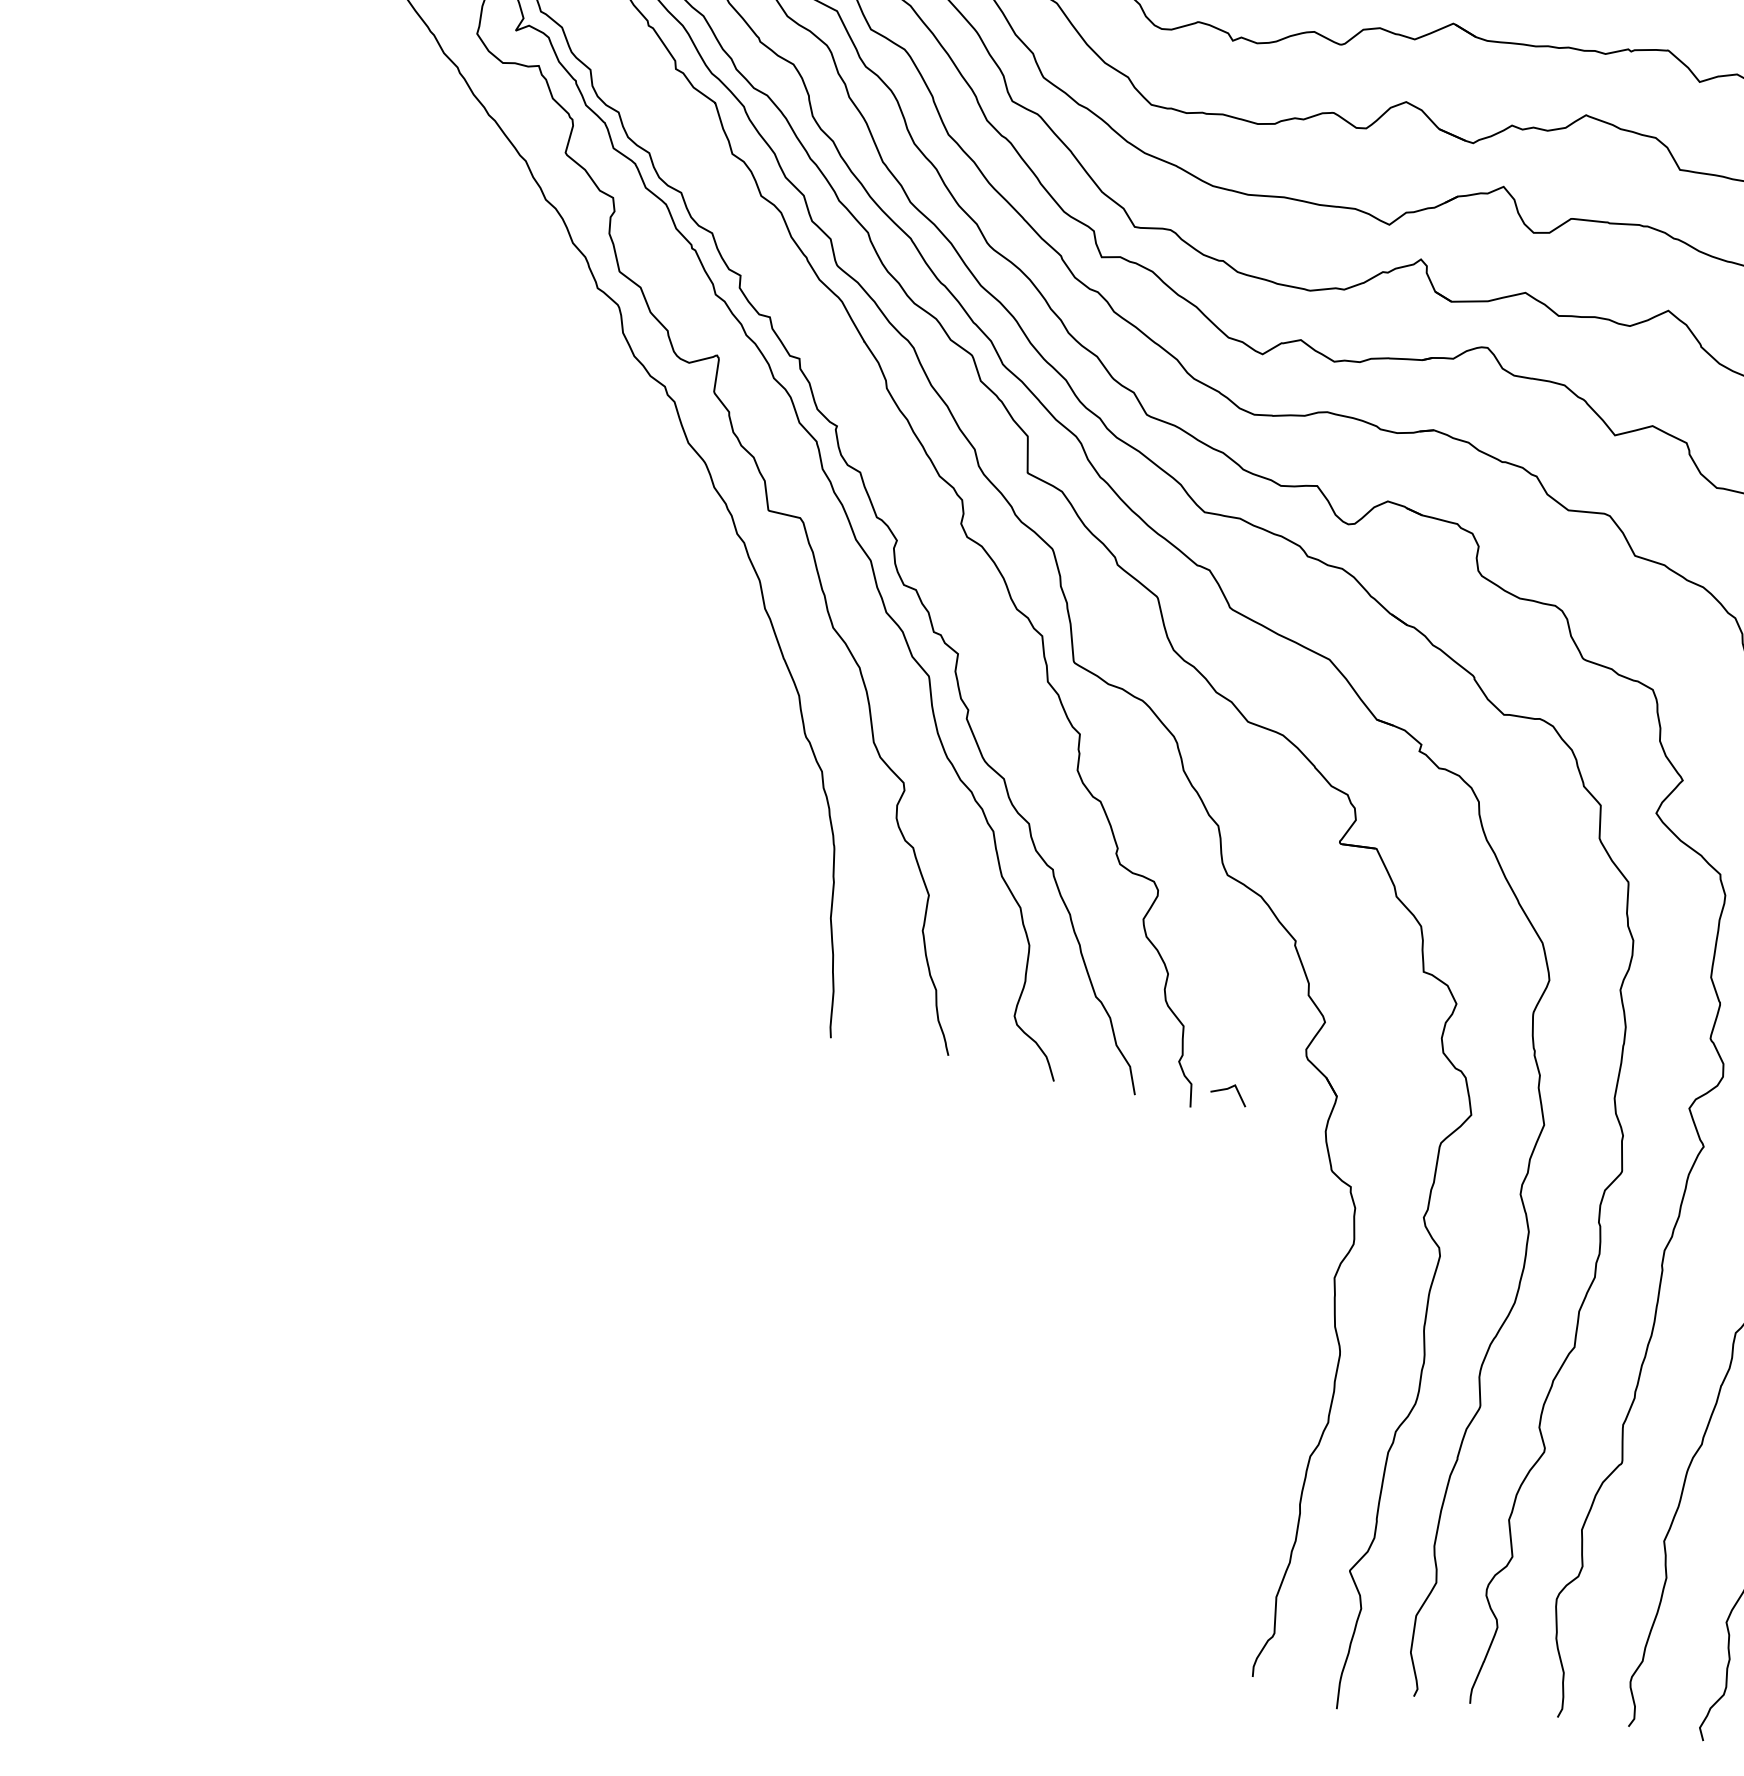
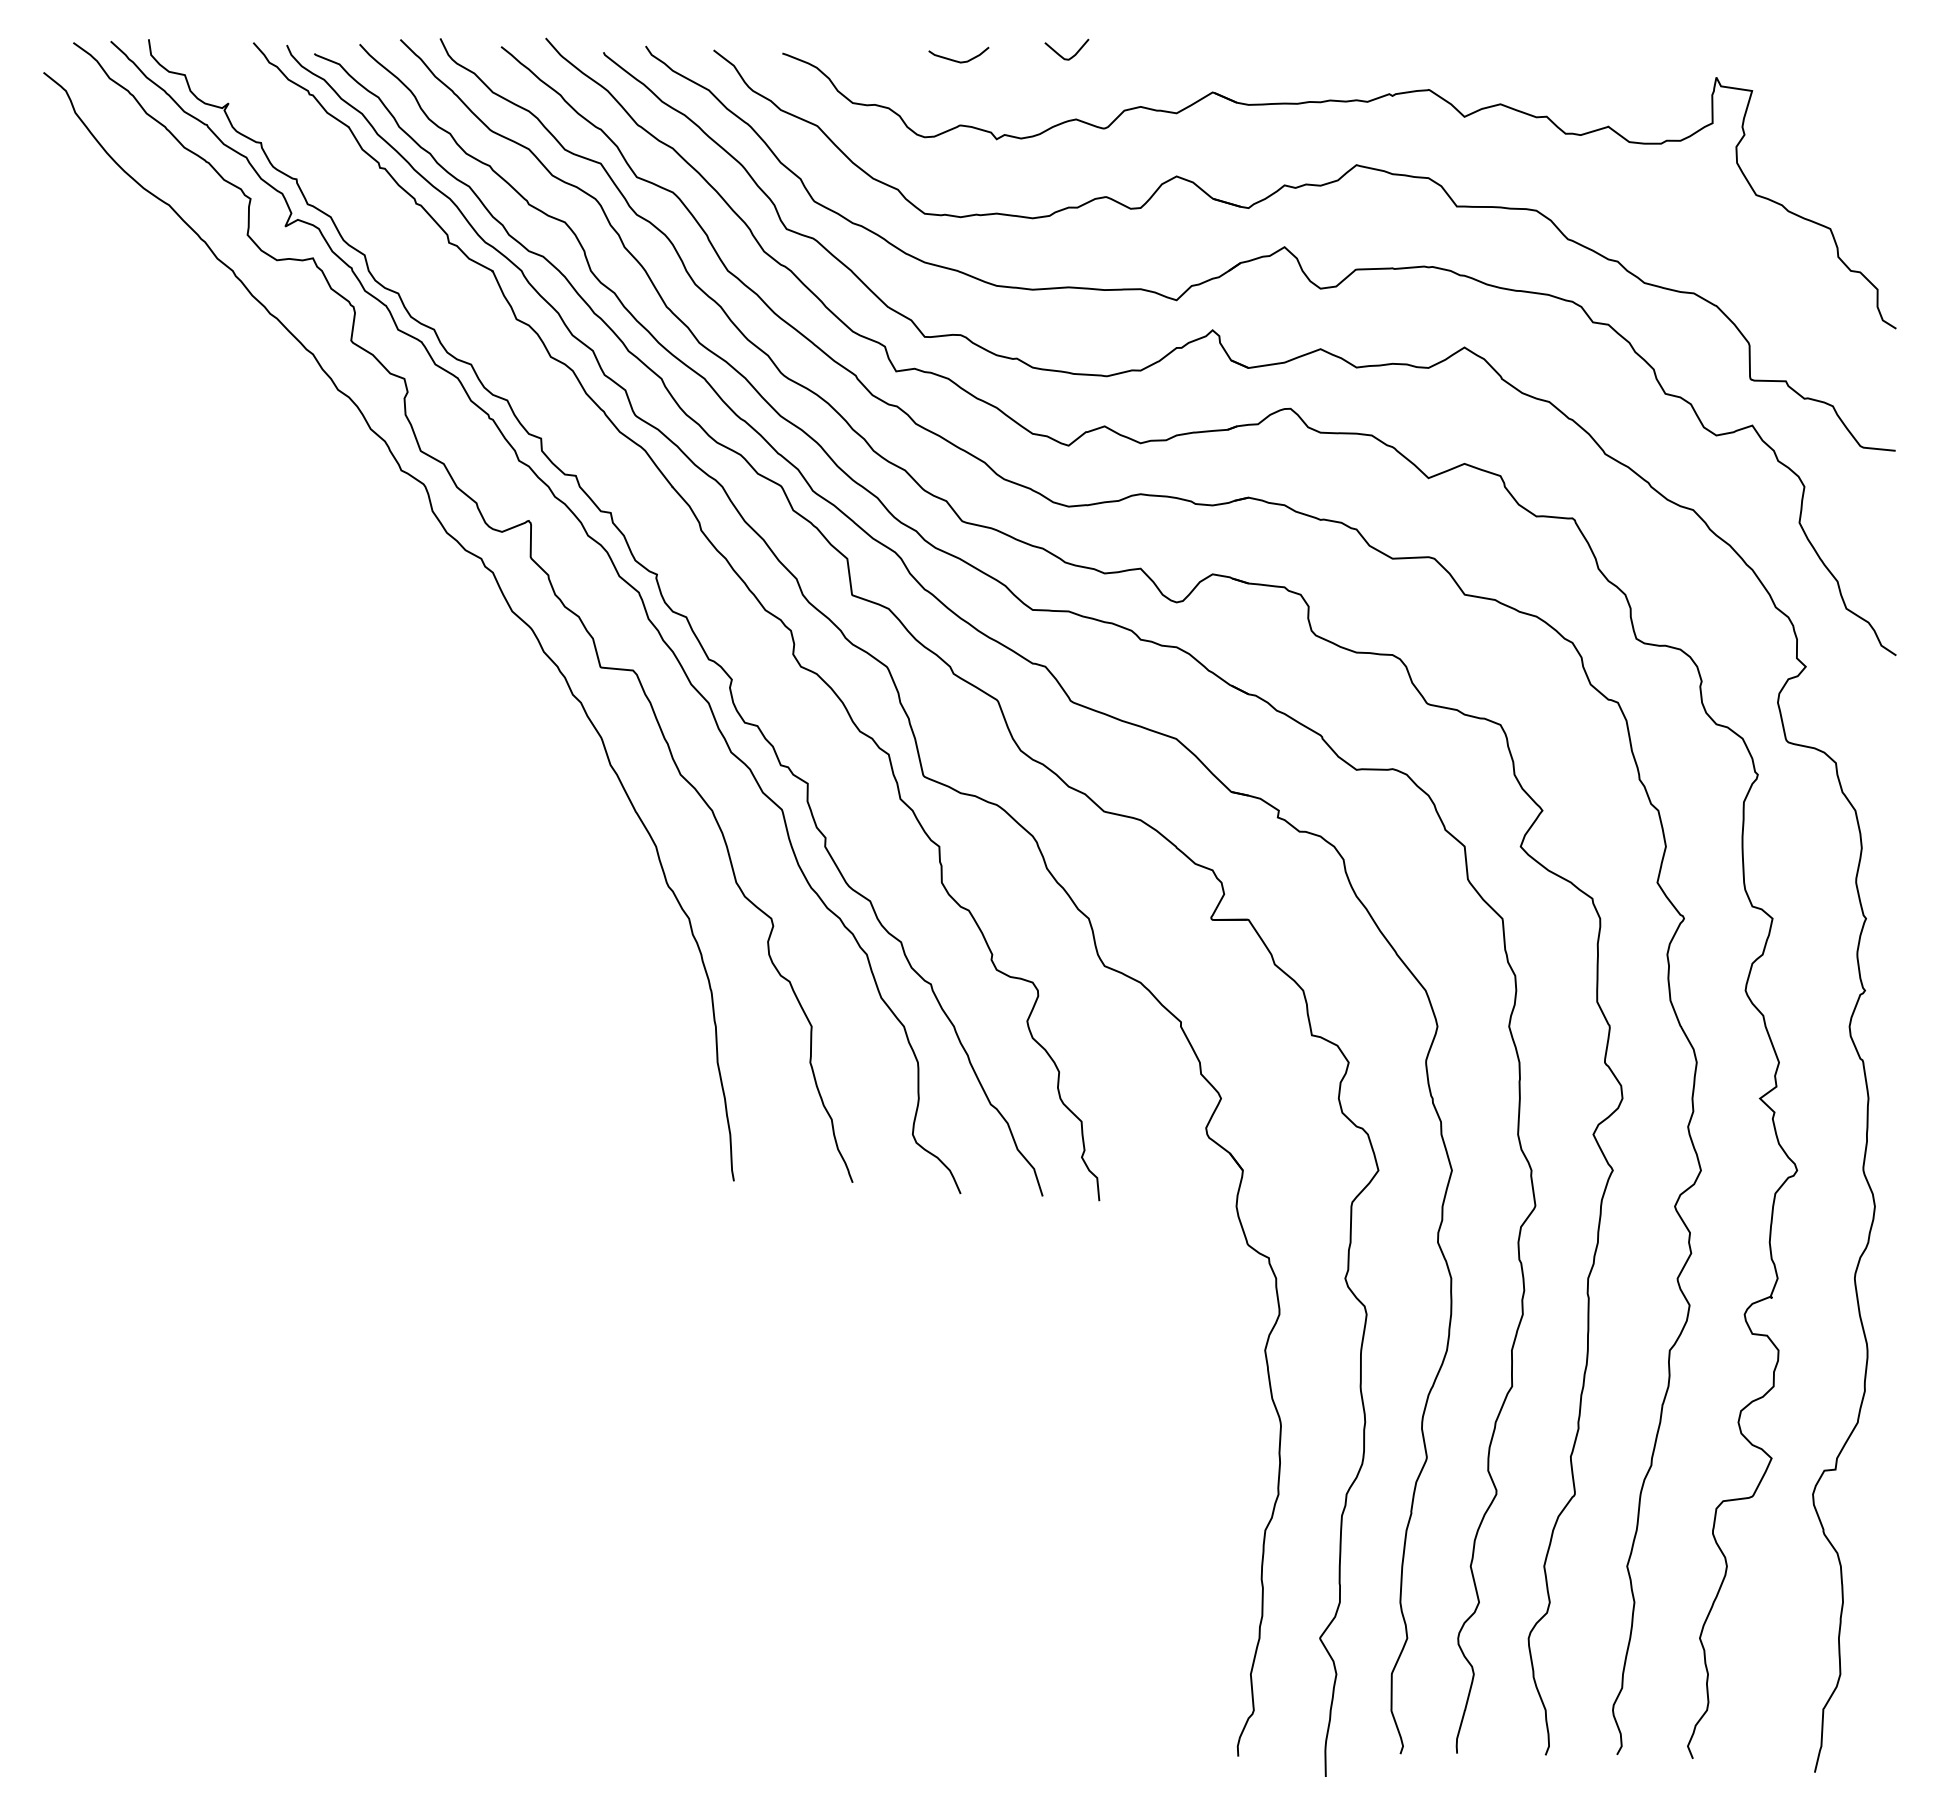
line: (1228, 1089) -> (1134, 1178), removed

